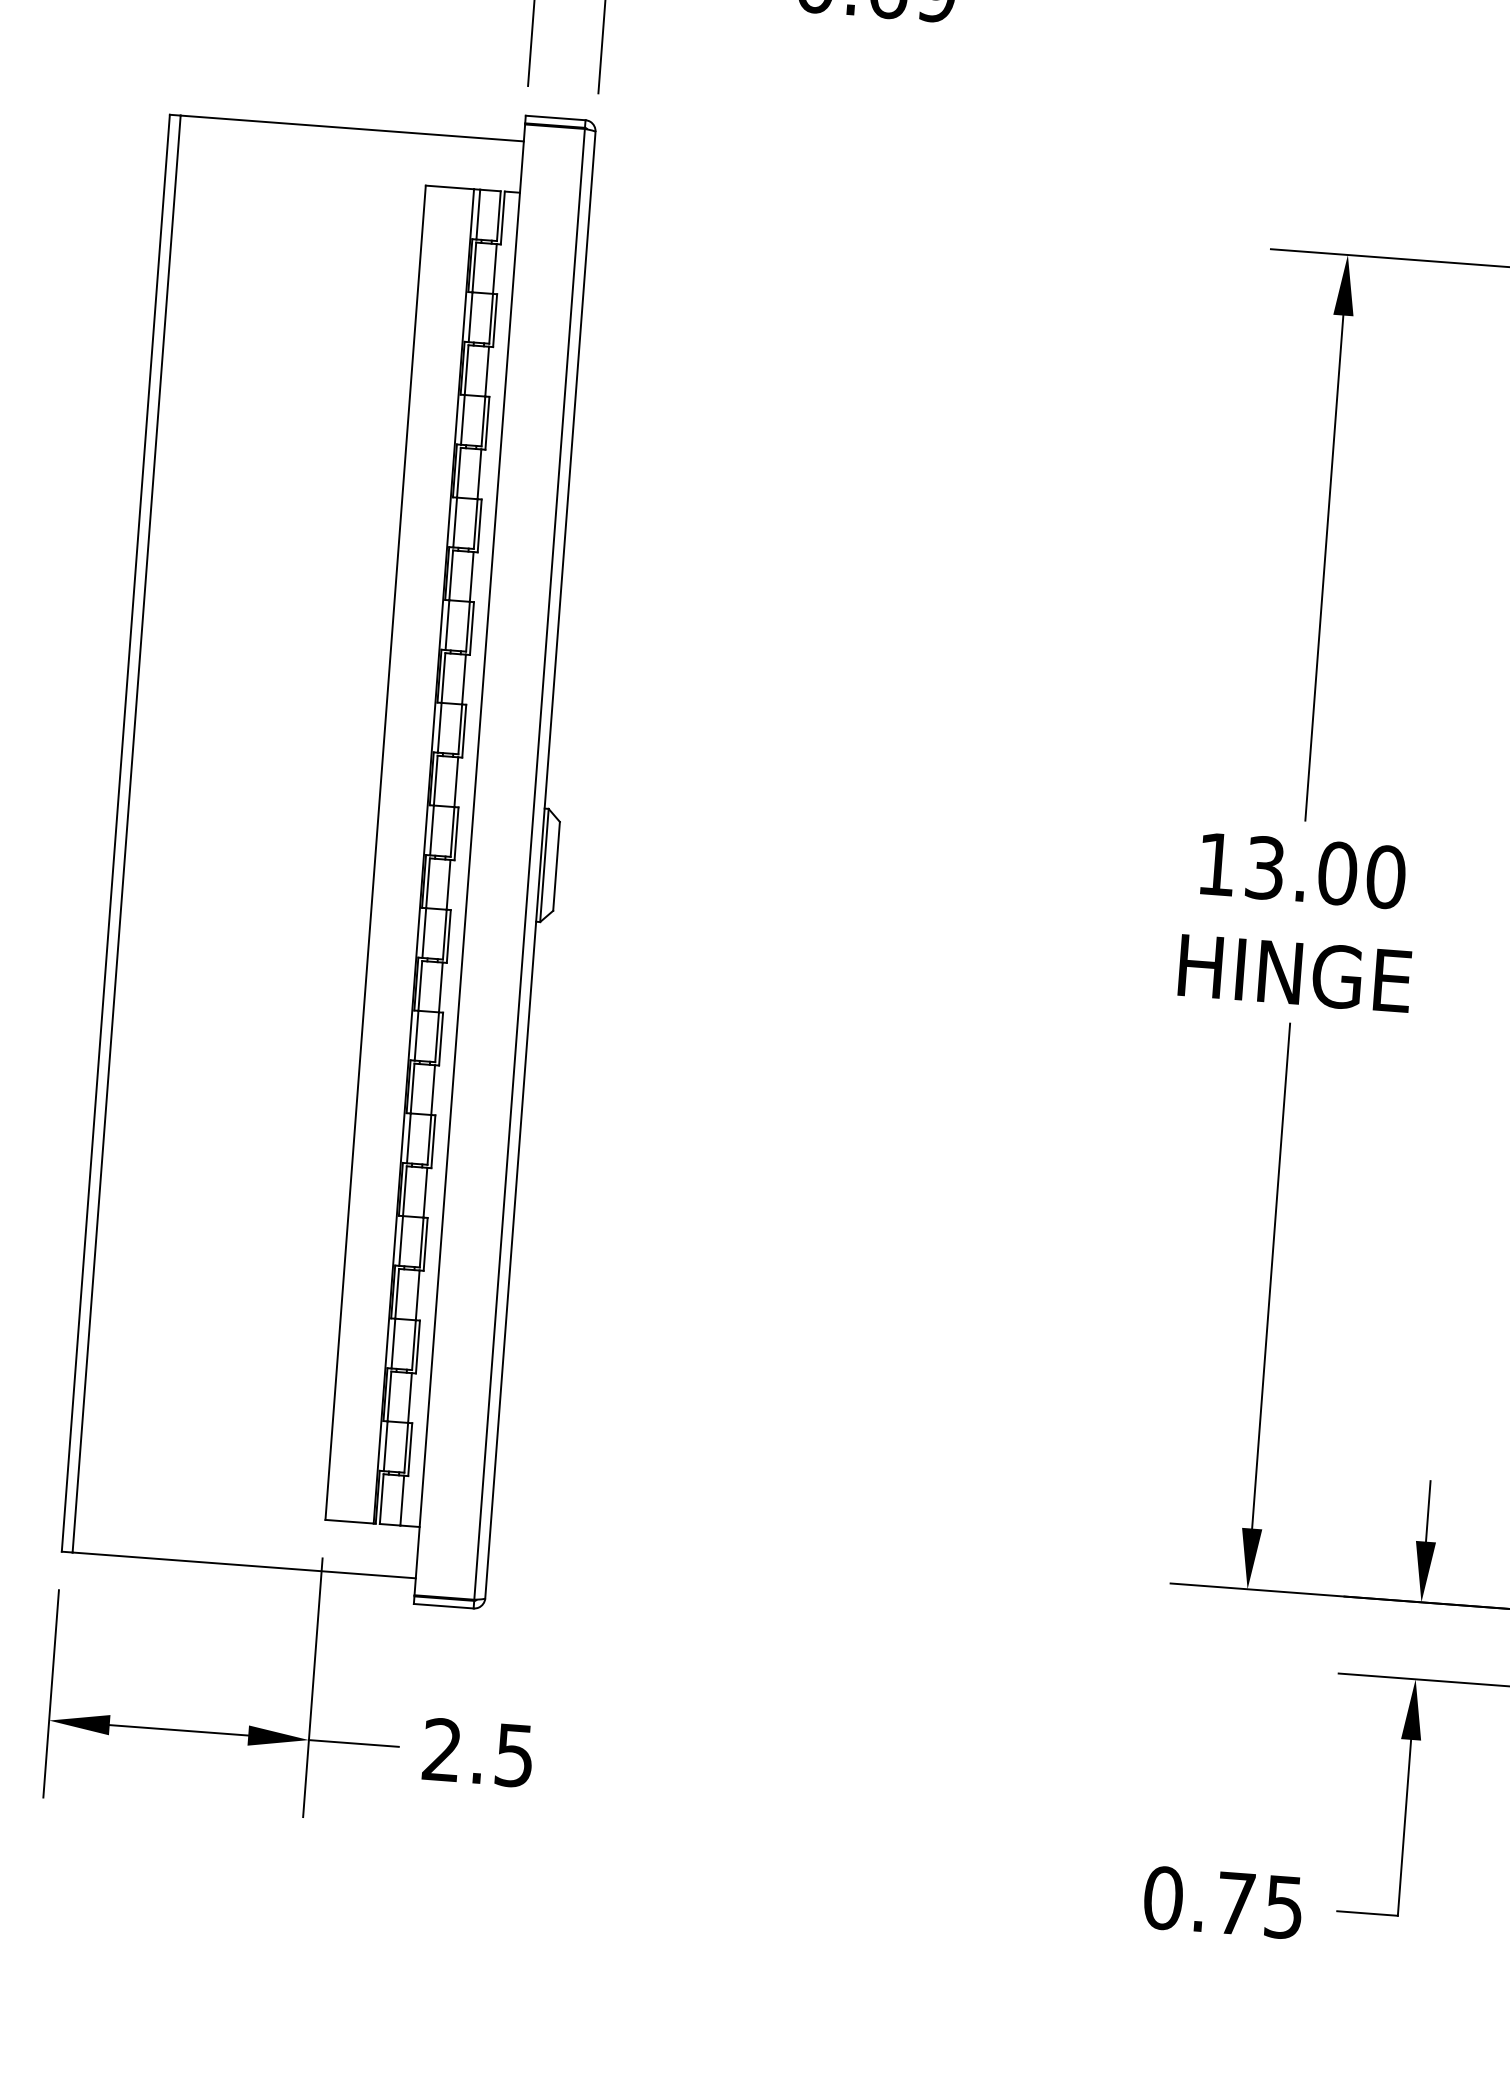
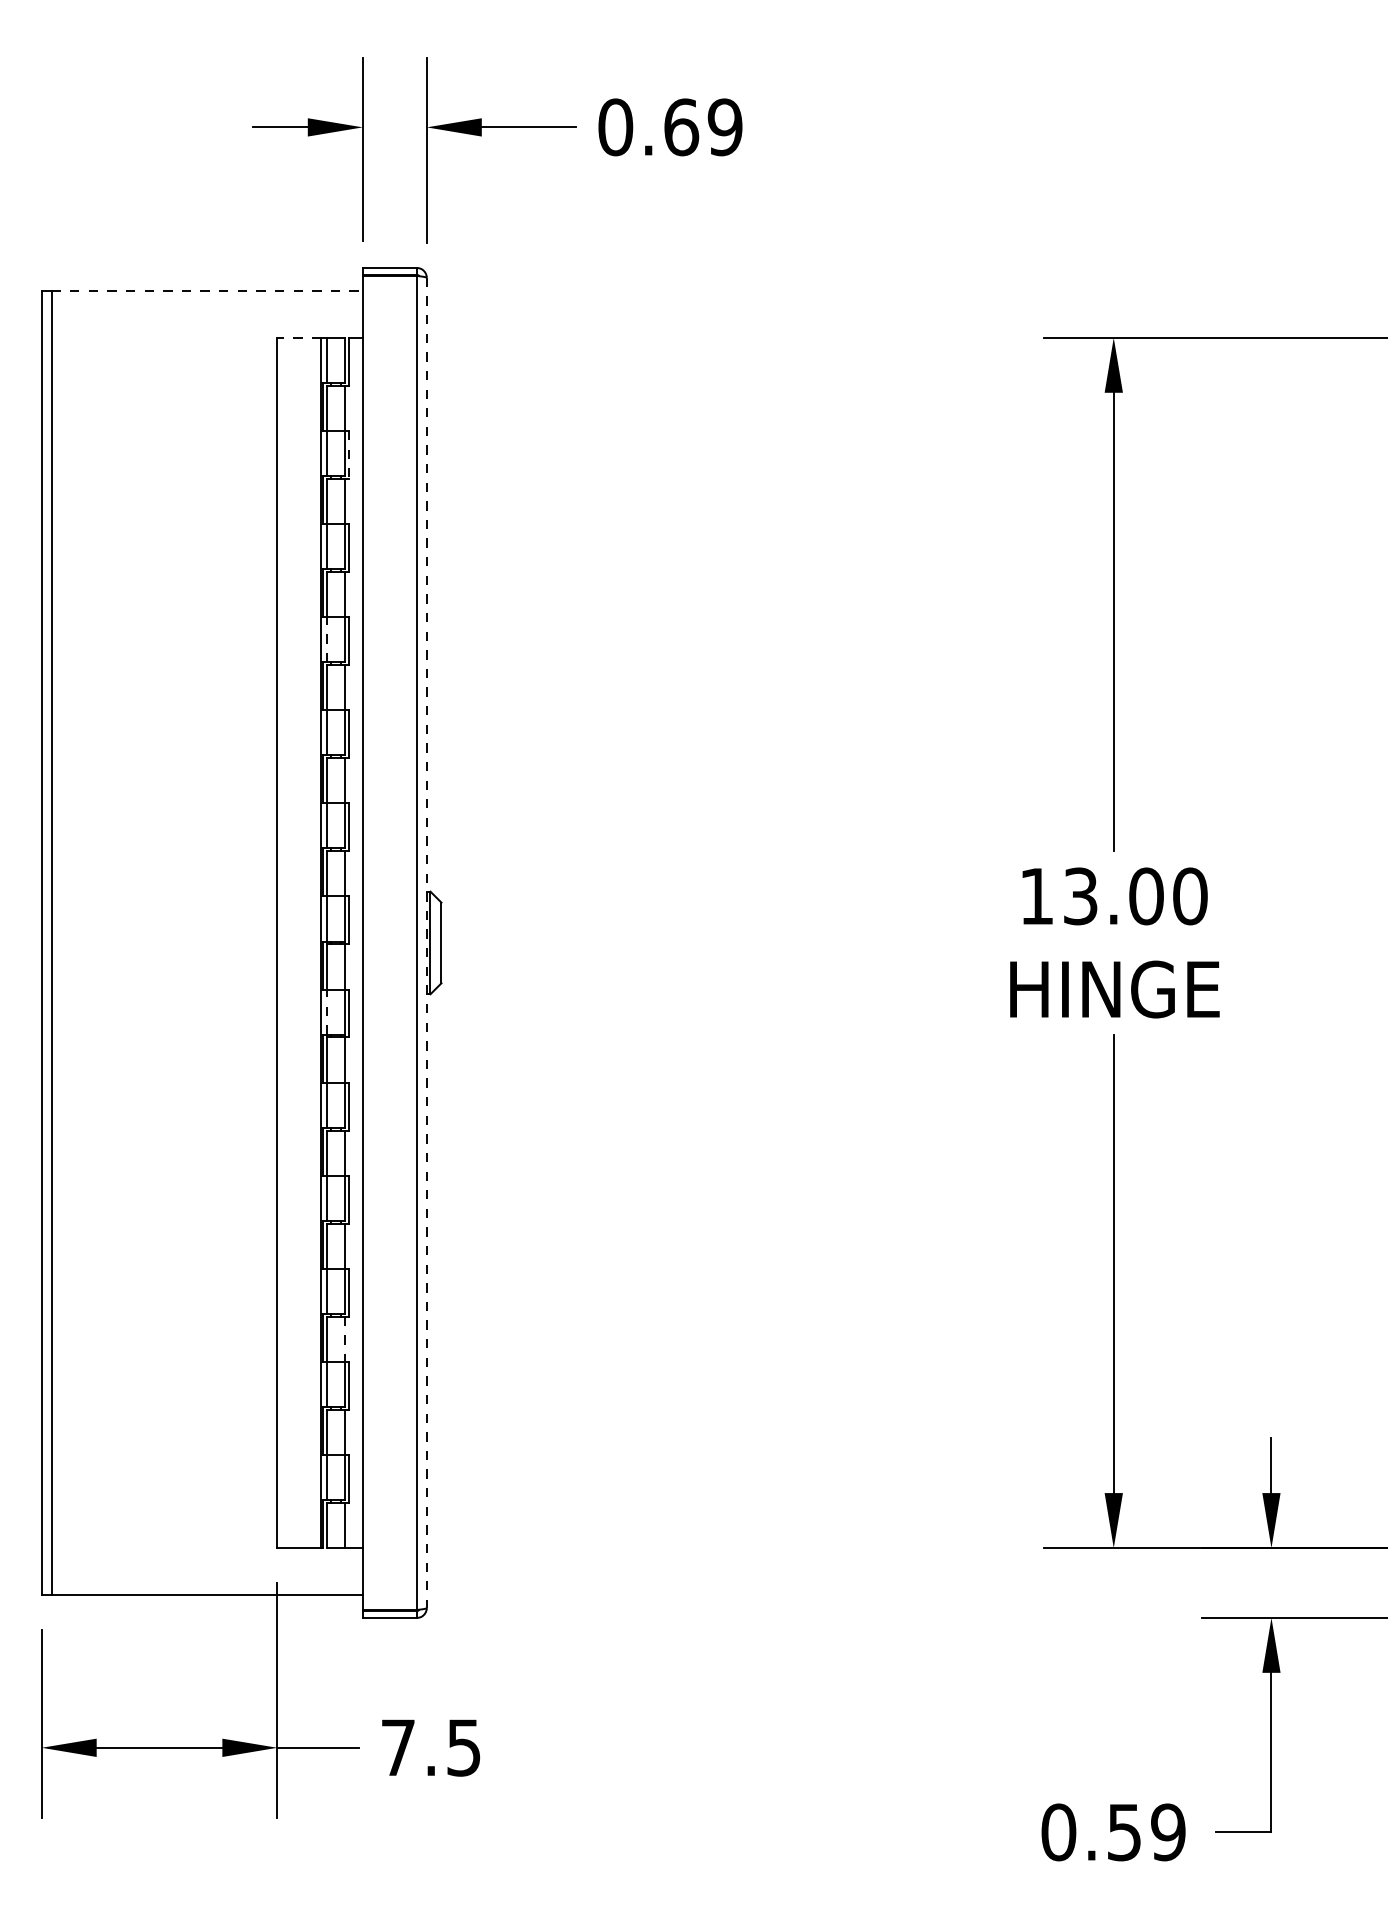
line: (352, 128) -> (207, 291), solid -> dashed
line: (450, 187) -> (299, 337), solid -> dashed
line: (495, 320) -> (349, 454), solid -> dashed
line: (454, 522) -> (326, 639), solid -> dashed
line: (540, 865) -> (426, 943), solid -> dashed
line: (424, 933) -> (326, 1012), solid -> dashed
line: (417, 1295) -> (345, 1339), solid -> dashed
text: (441, 1748) -> (397, 1746), 2.5 -> 7.5
text: (1260, 1905) -> (1146, 1832), 0.75 -> 0.59

